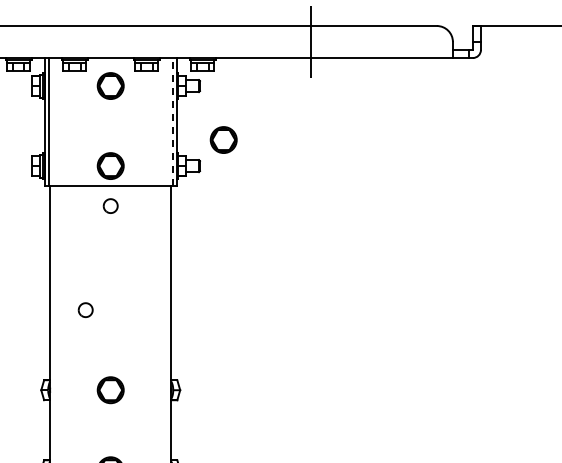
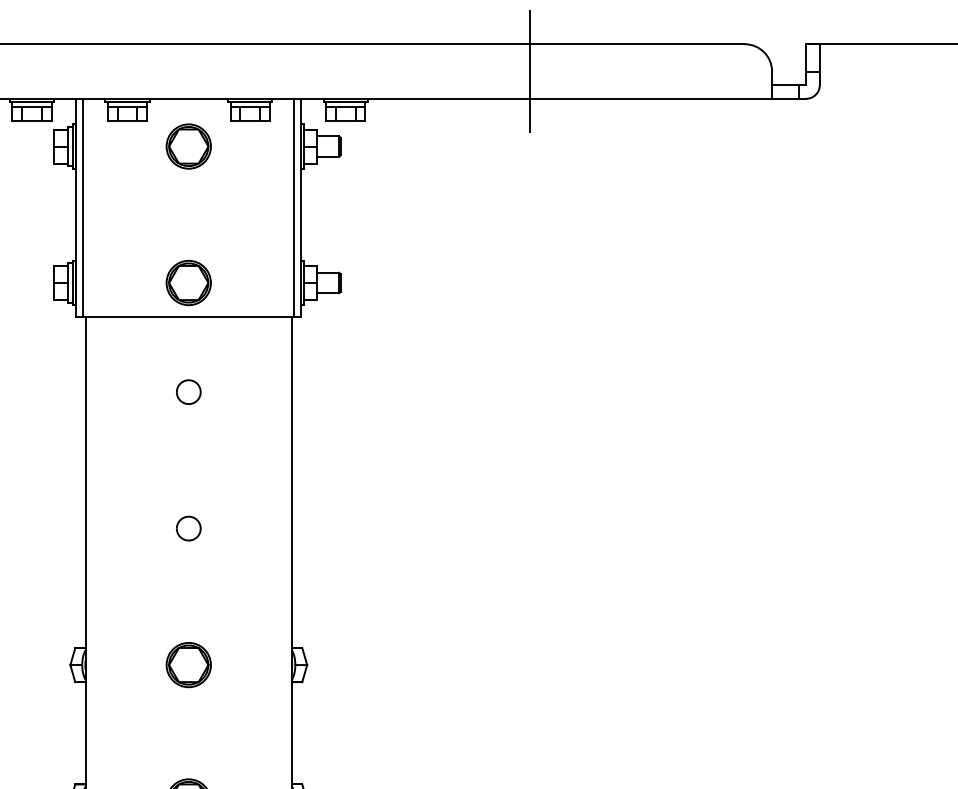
line: (172, 121) -> (294, 206), dashed -> solid
part: (223, 139) -> (380, 237), removed
part: (110, 205) -> (188, 391), moved
part: (85, 309) -> (188, 527), moved

